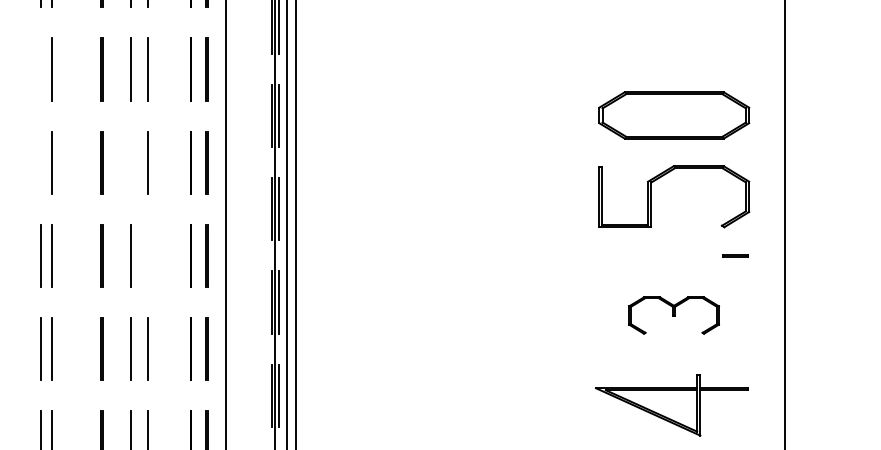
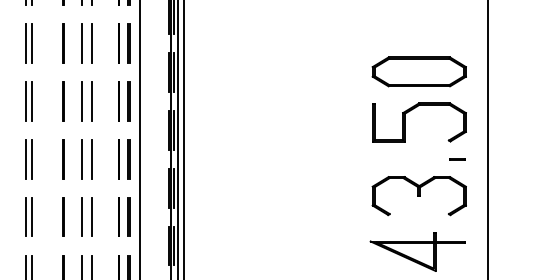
line: (40, 68) -> (25, 42), added
line: (40, 161) -> (25, 100), added
line: (130, 163) -> (81, 101), added
line: (148, 254) -> (92, 158), added
part: (672, 315) -> (418, 196), size x1.67

